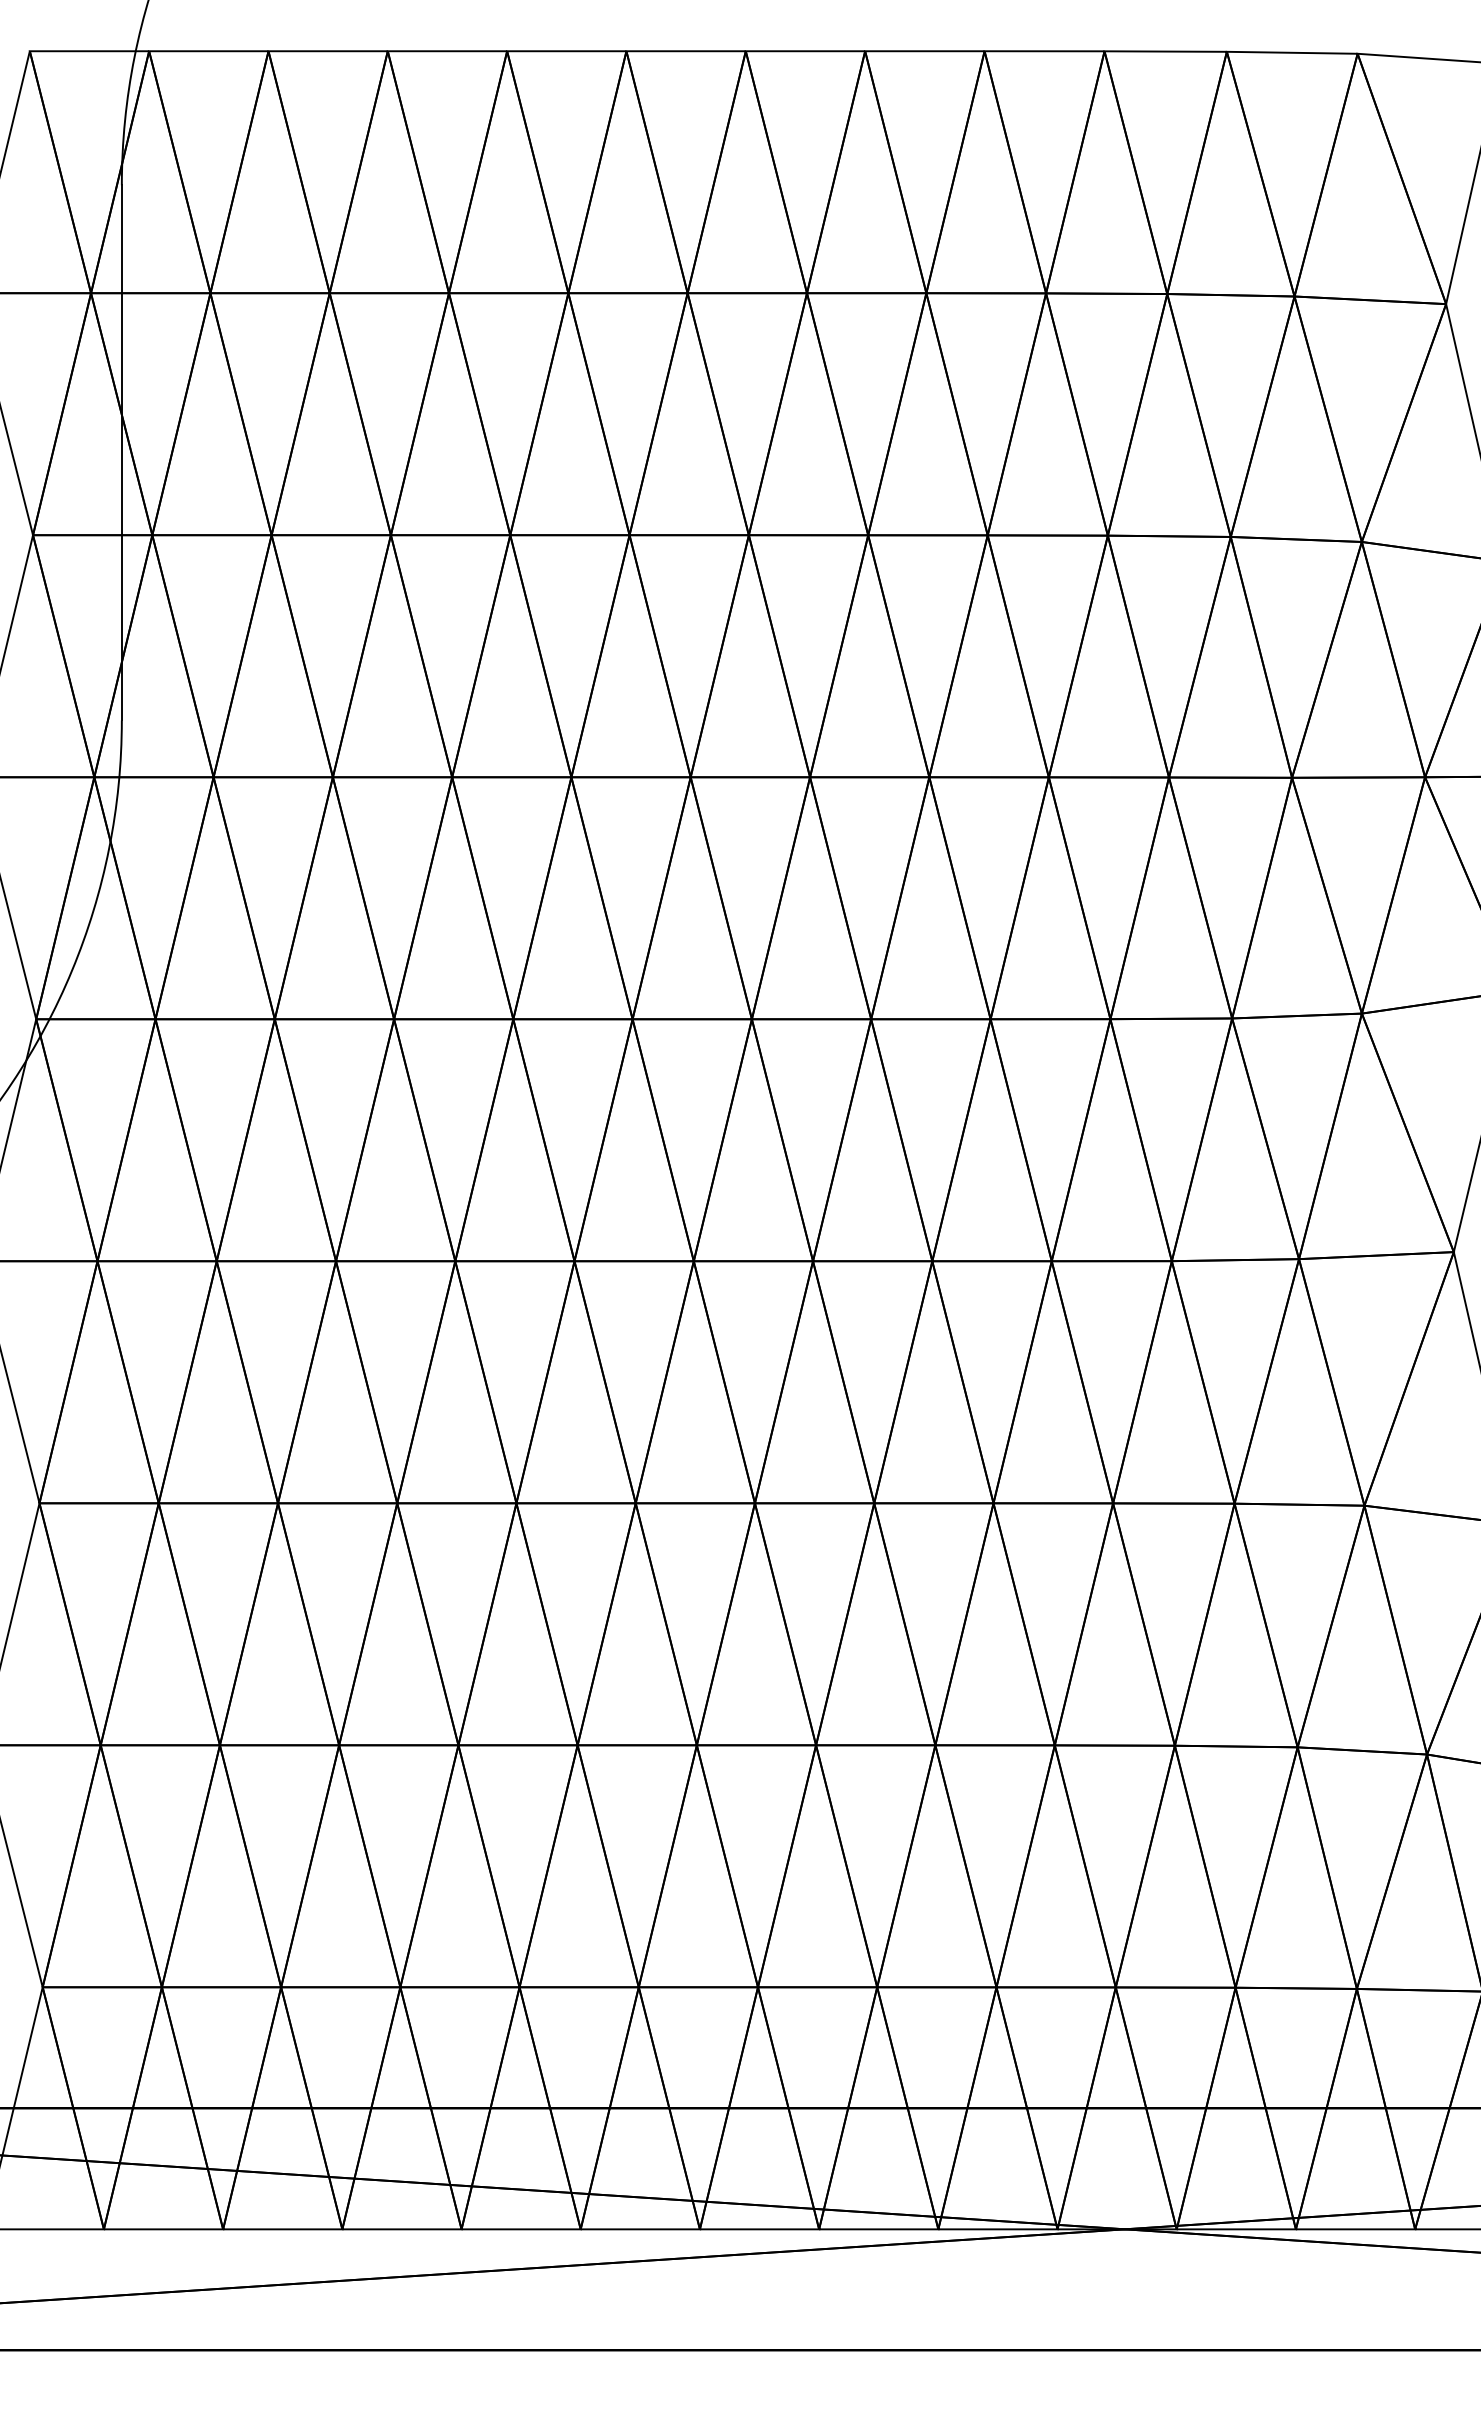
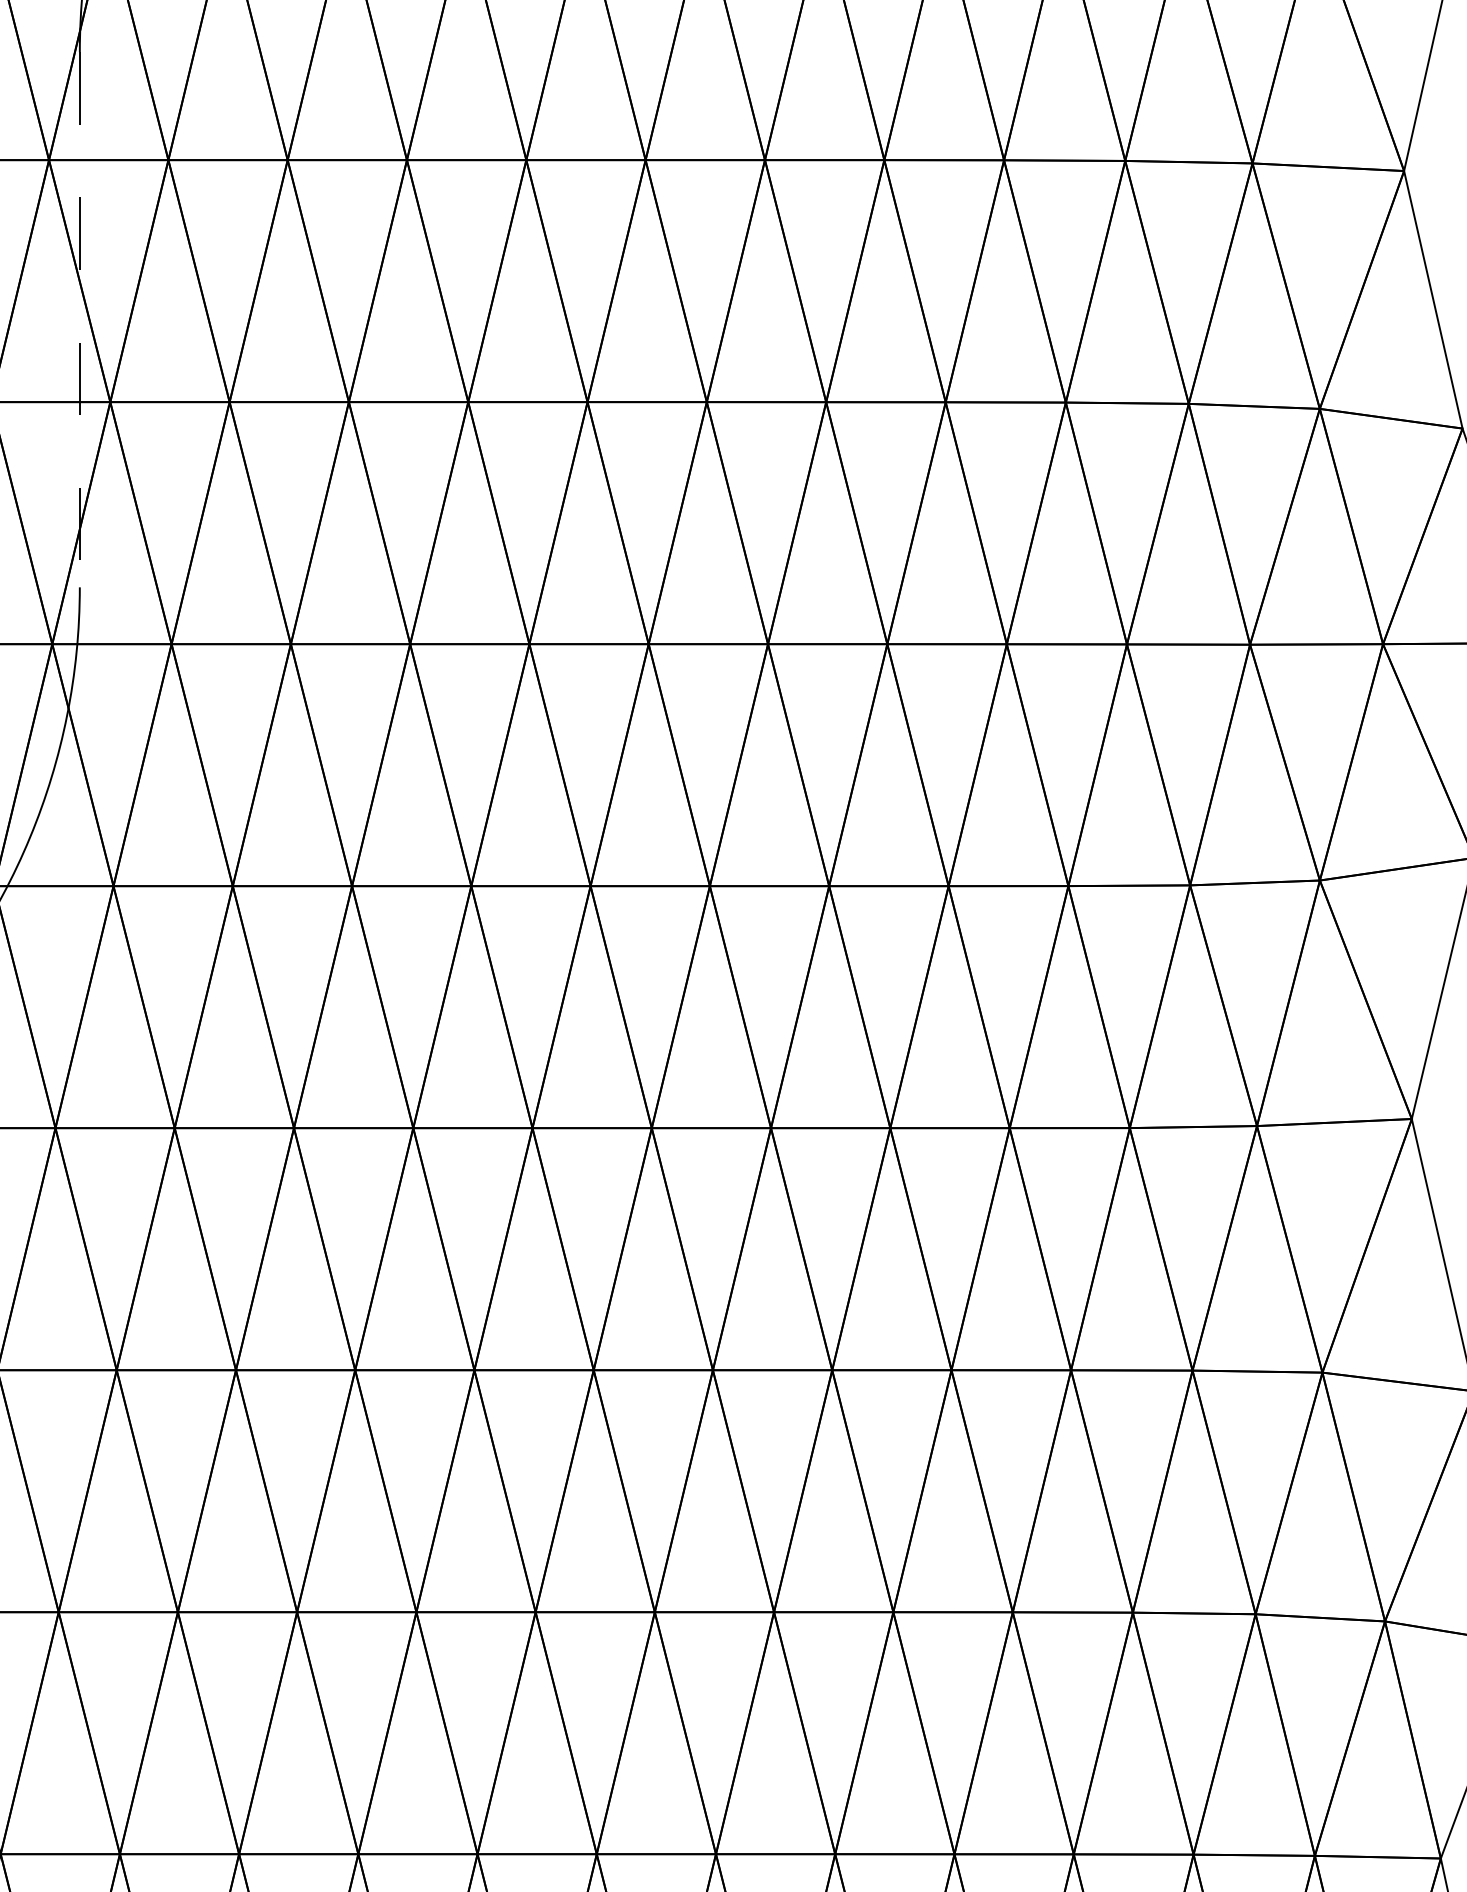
line: (121, 452) -> (79, 319), solid -> dashed

